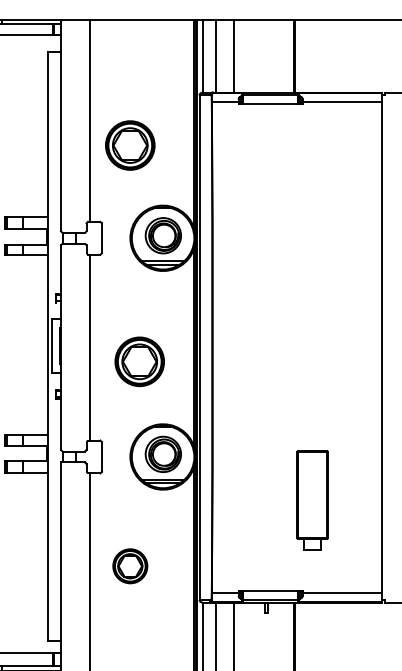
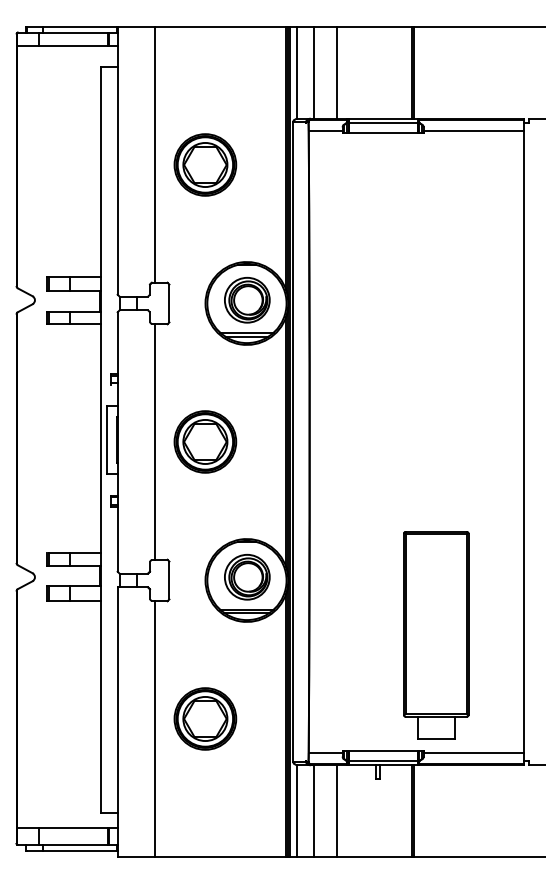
part: (130, 145) -> (205, 164), moved
part: (139, 361) -> (205, 441), moved
part: (312, 500) -> (436, 635), size x1.67
part: (130, 565) -> (205, 718), size x1.43

